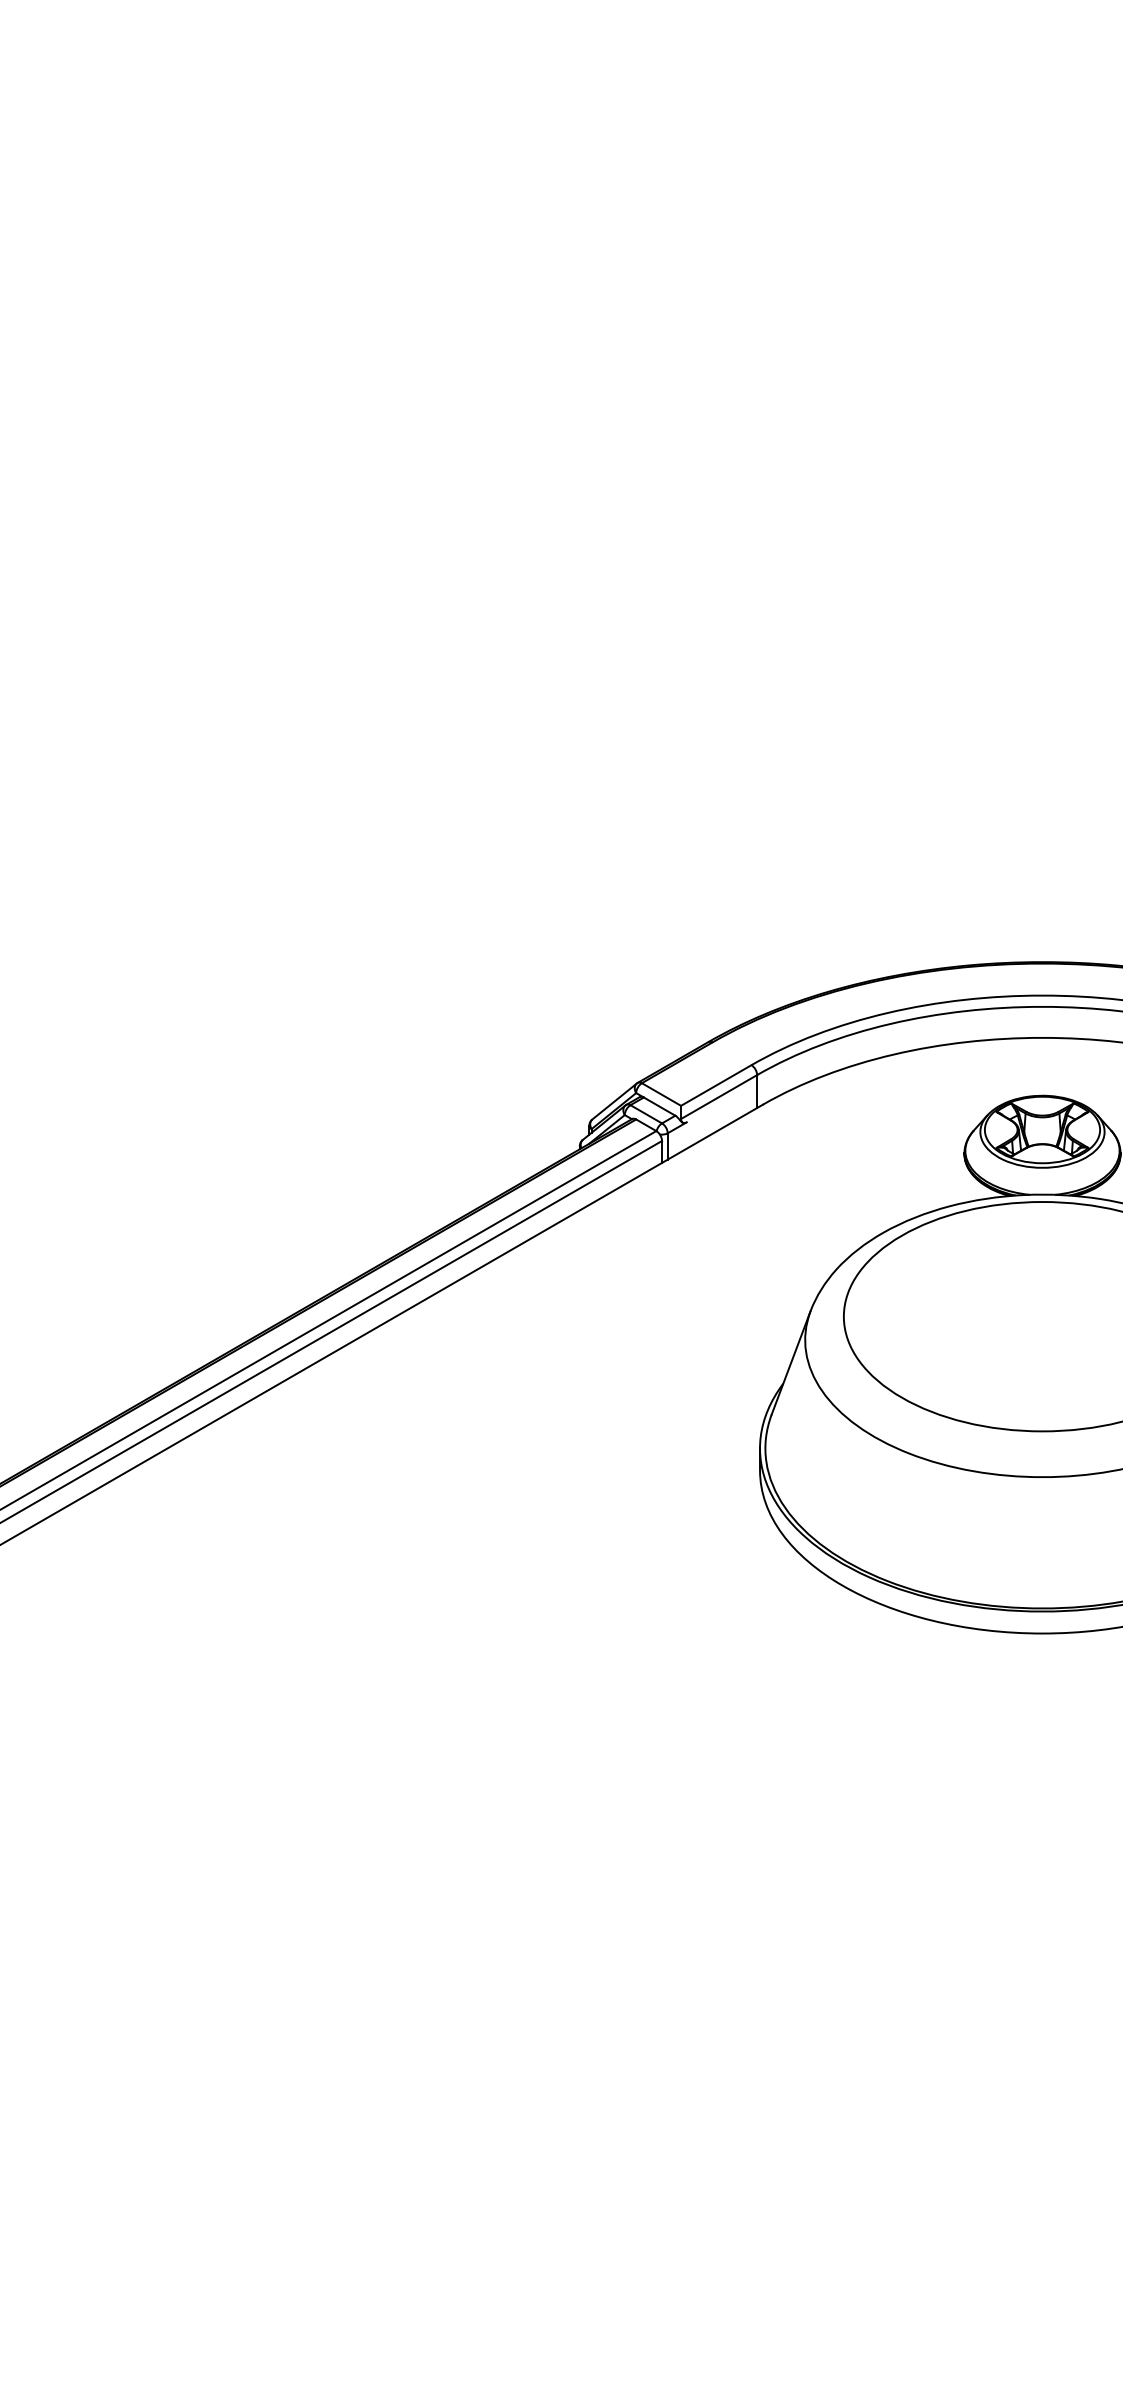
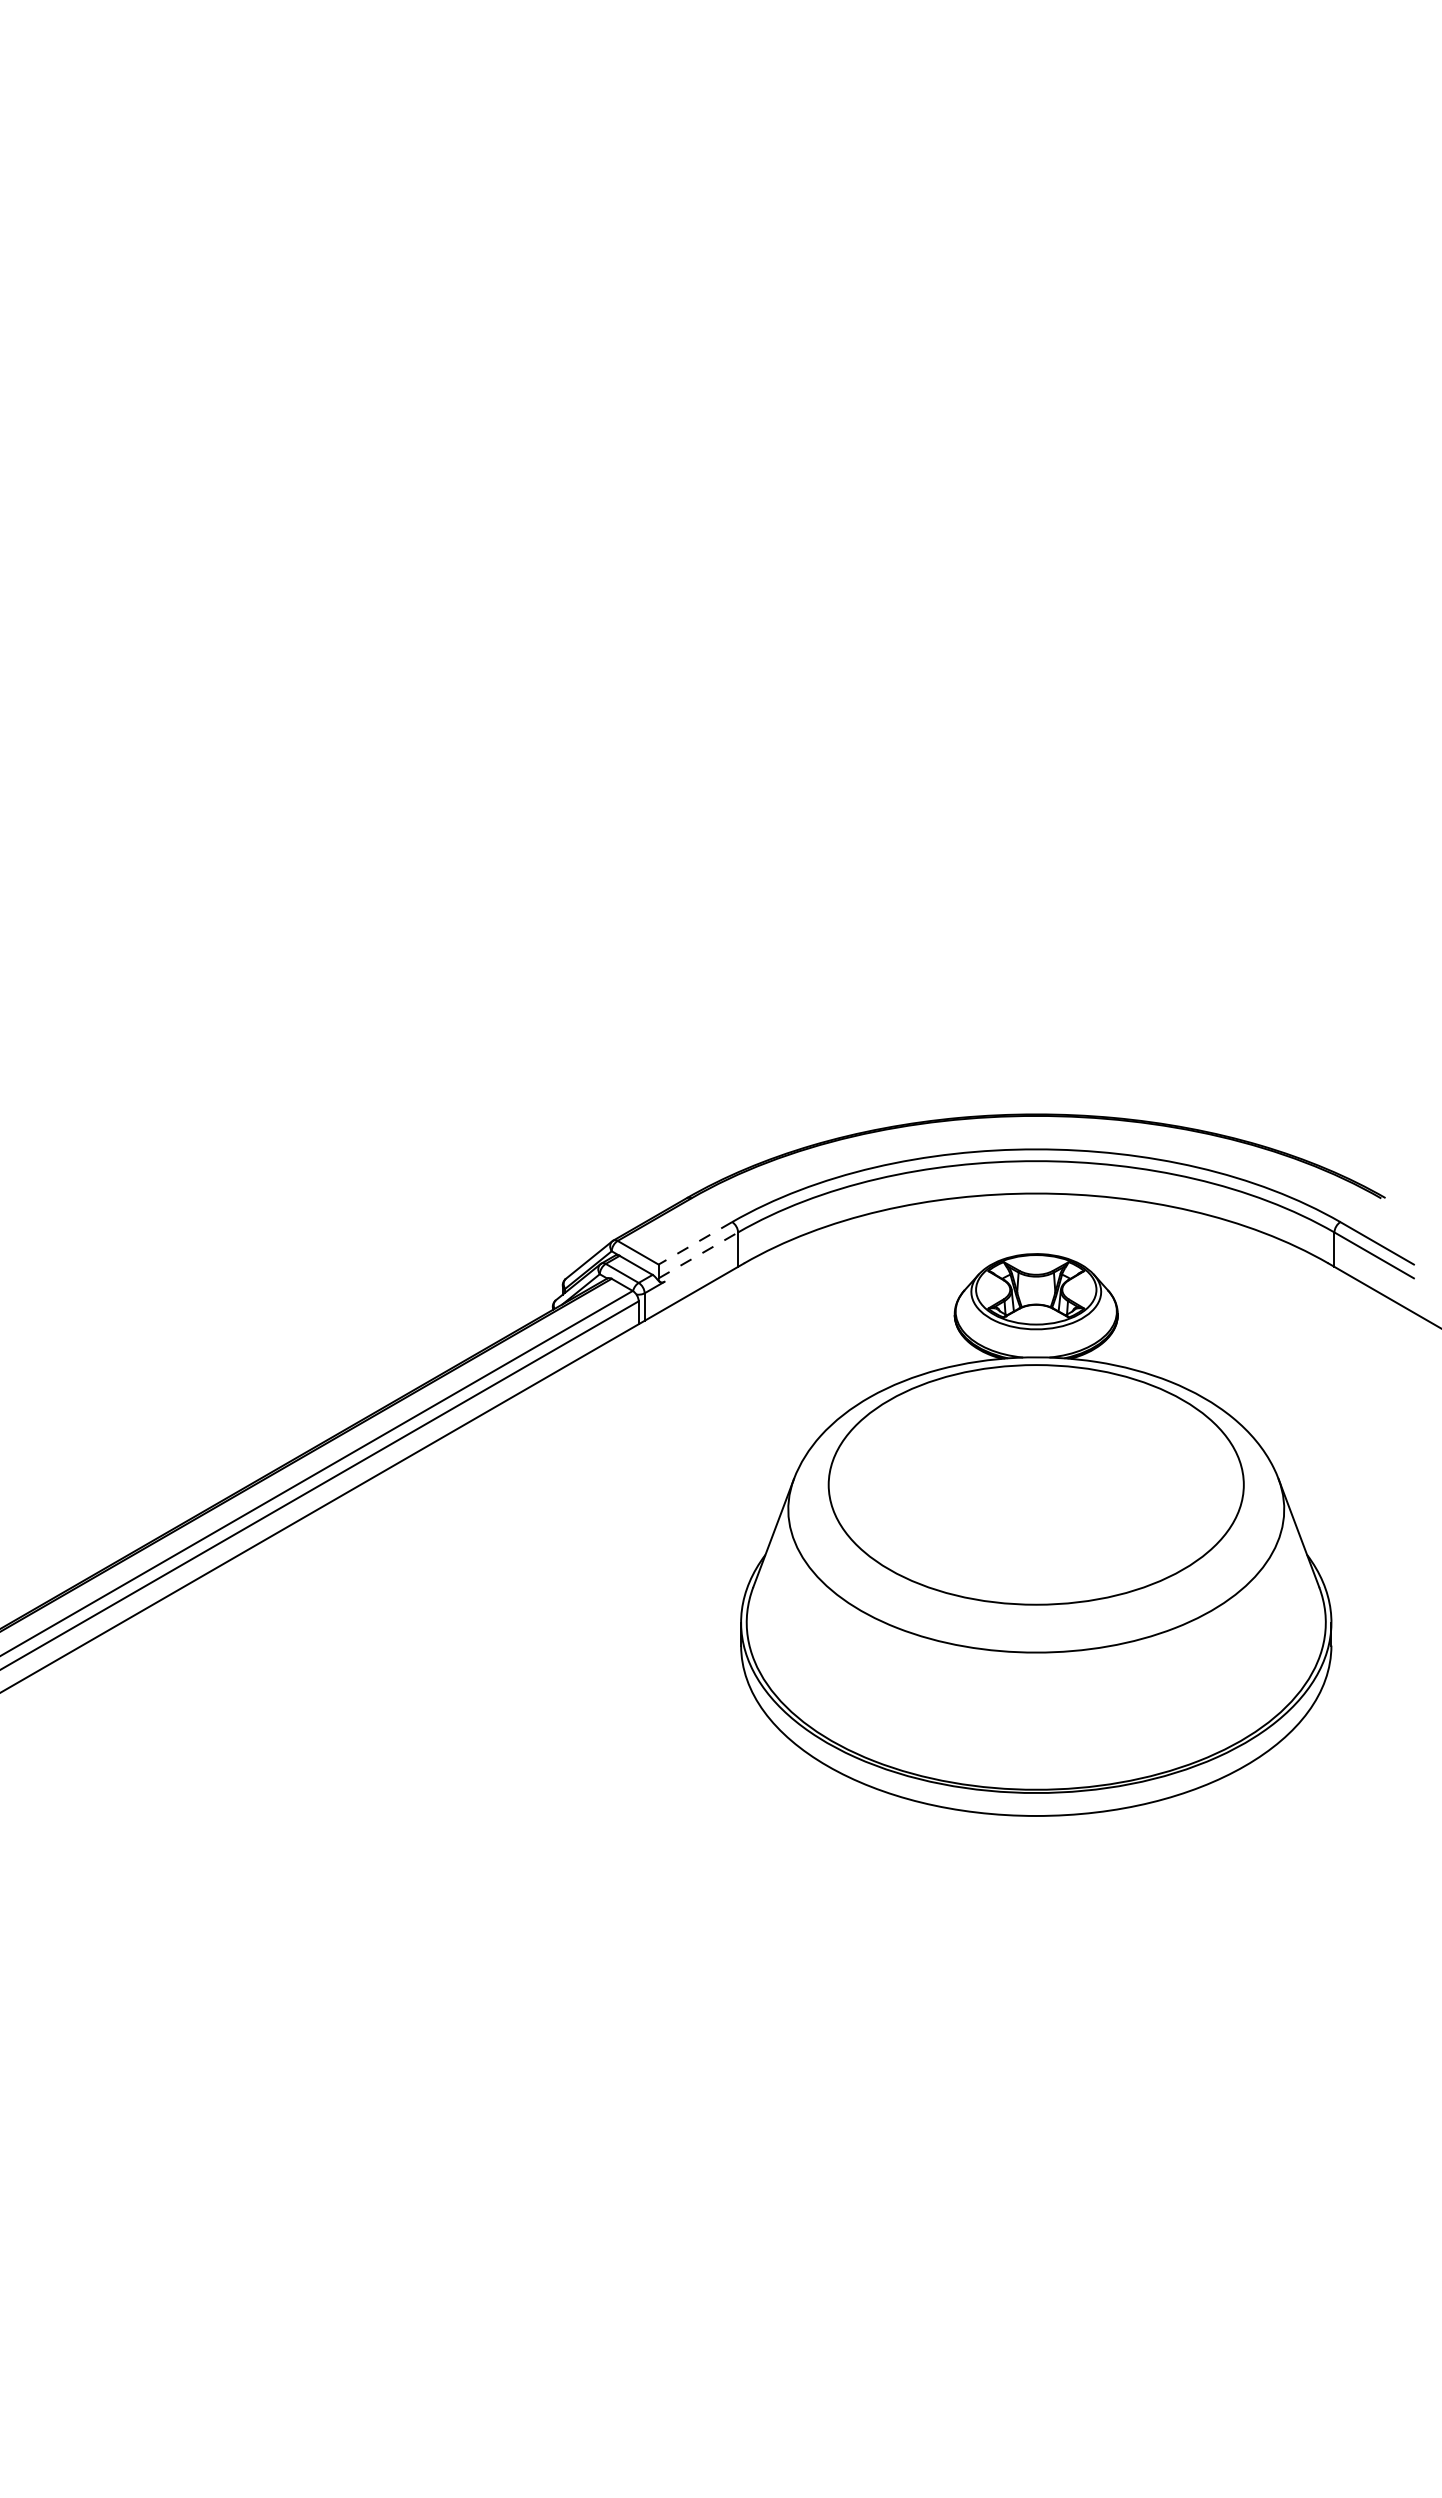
line: (715, 1085) -> (694, 1243), solid -> dashed
line: (719, 1097) -> (698, 1255), solid -> dashed

